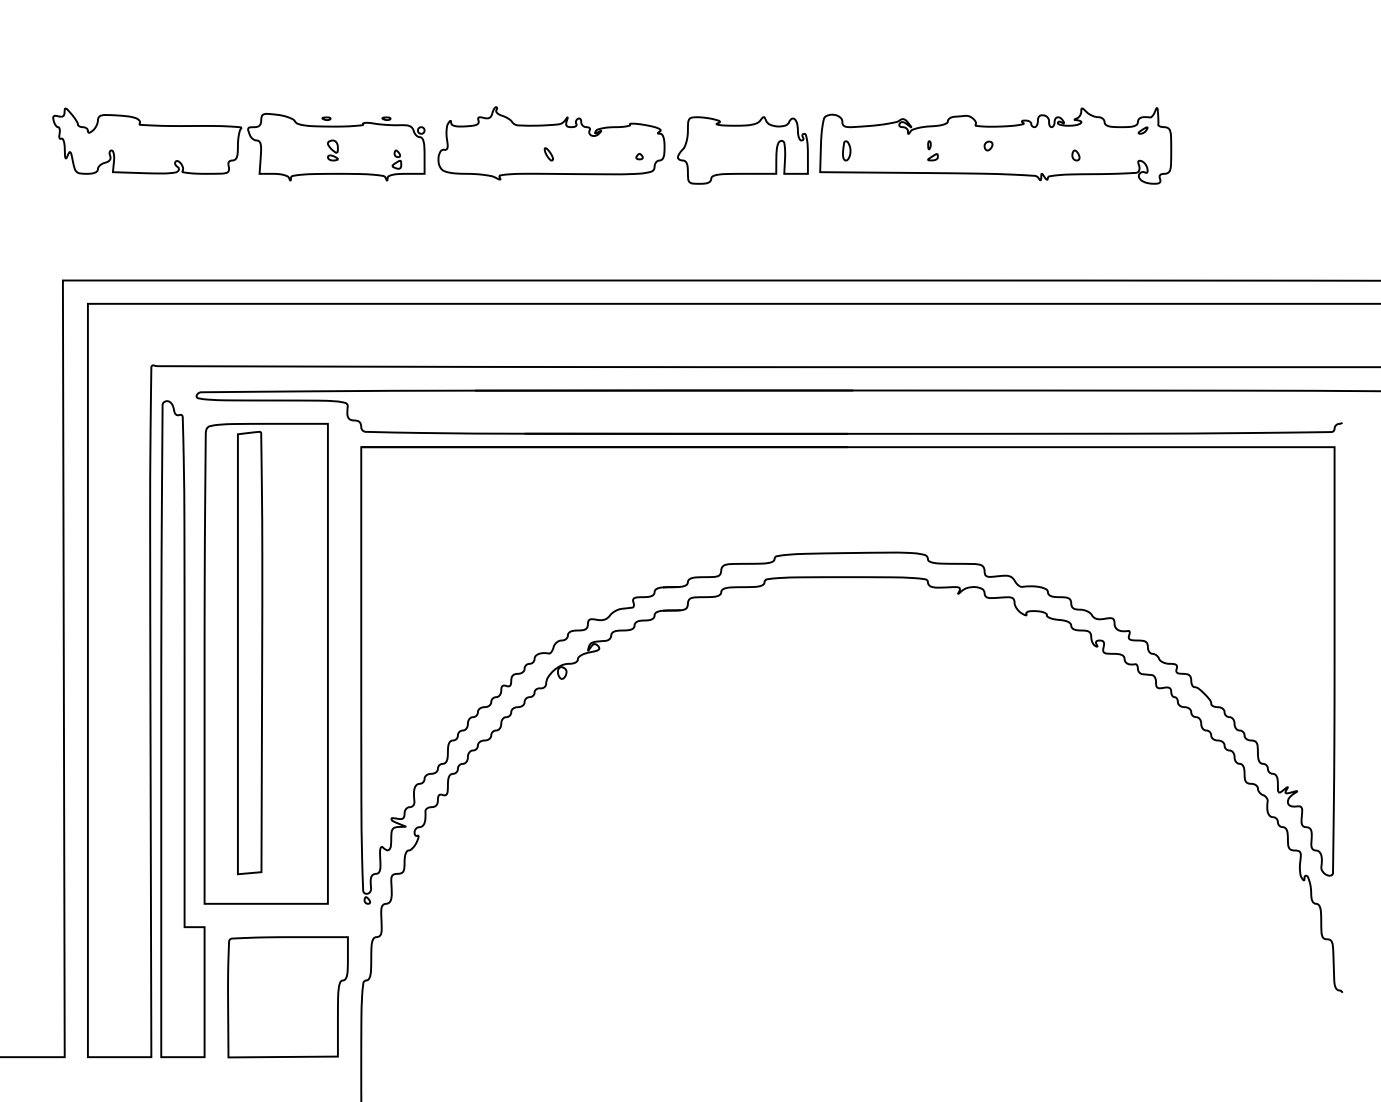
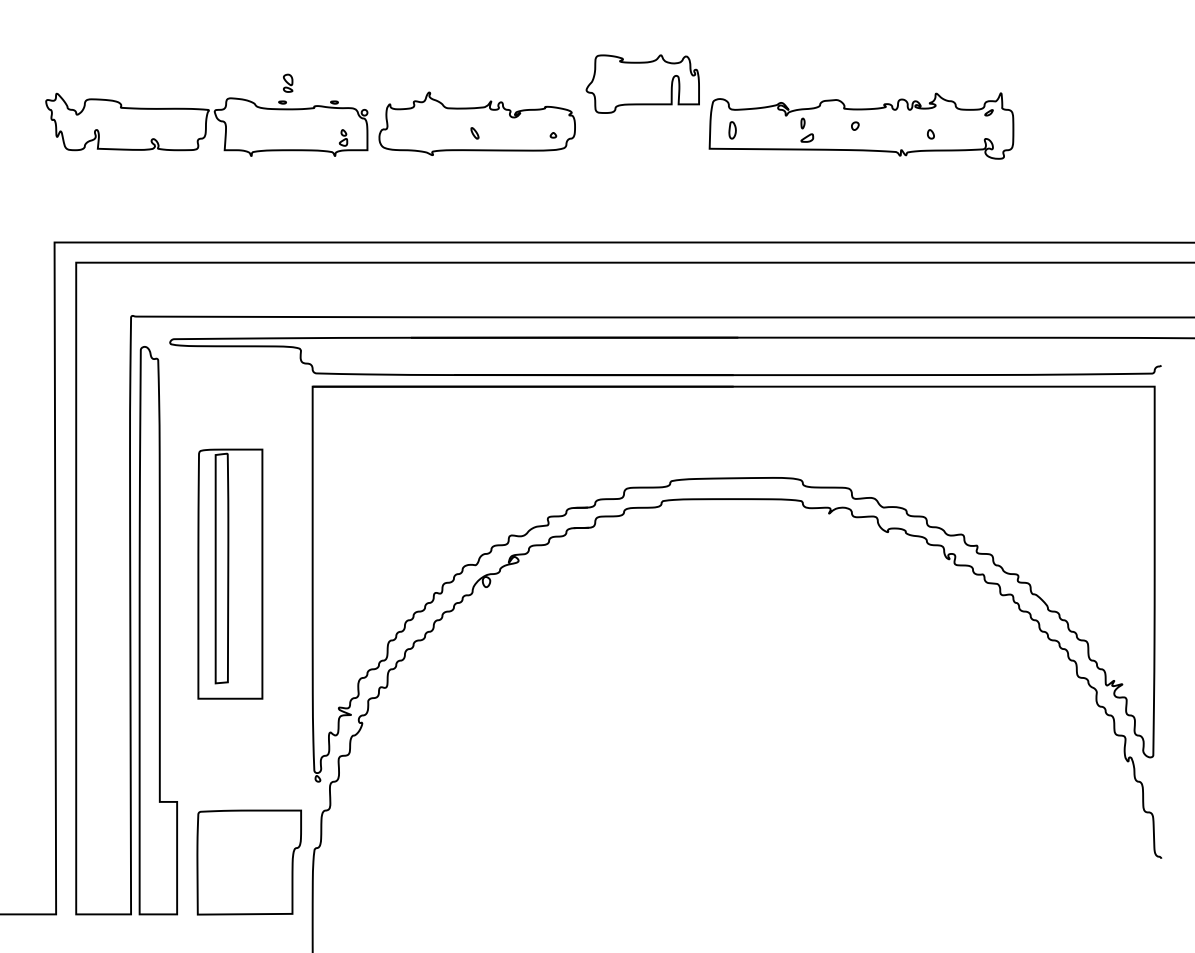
part: (332, 150) -> (287, 83), moved
part: (742, 150) -> (642, 84), moved
part: (932, 150) -> (806, 130), size x1.4
part: (265, 663) -> (229, 573), size x0.6

